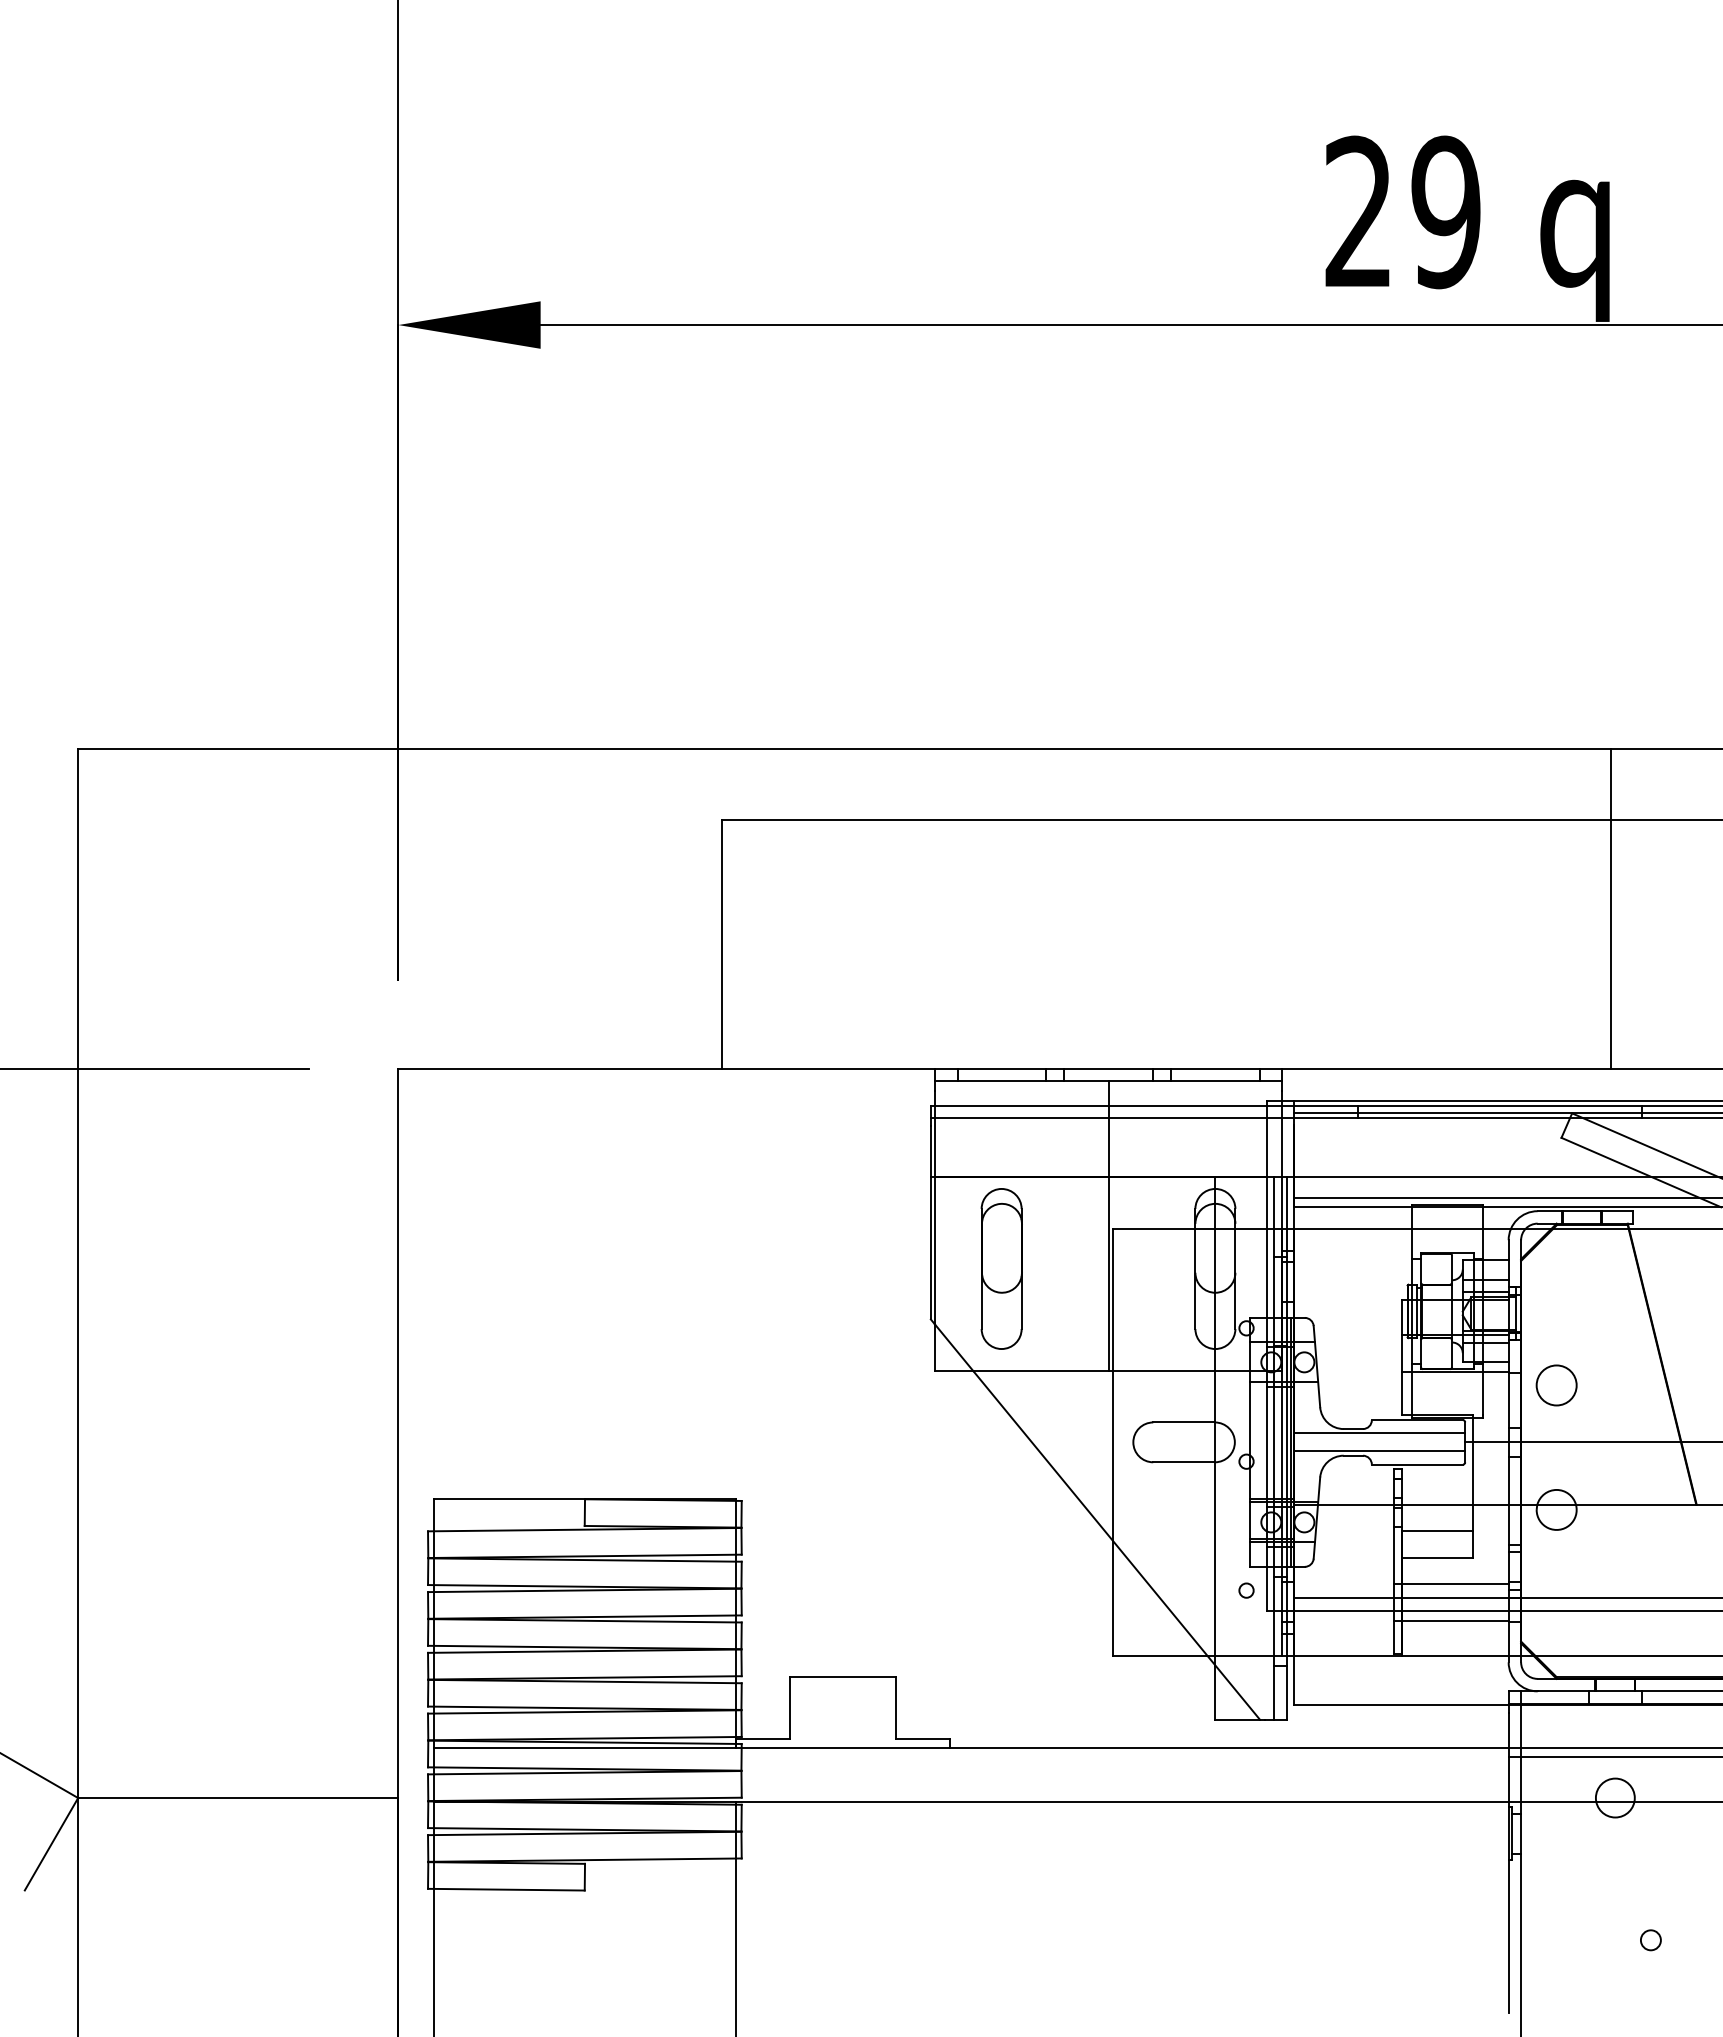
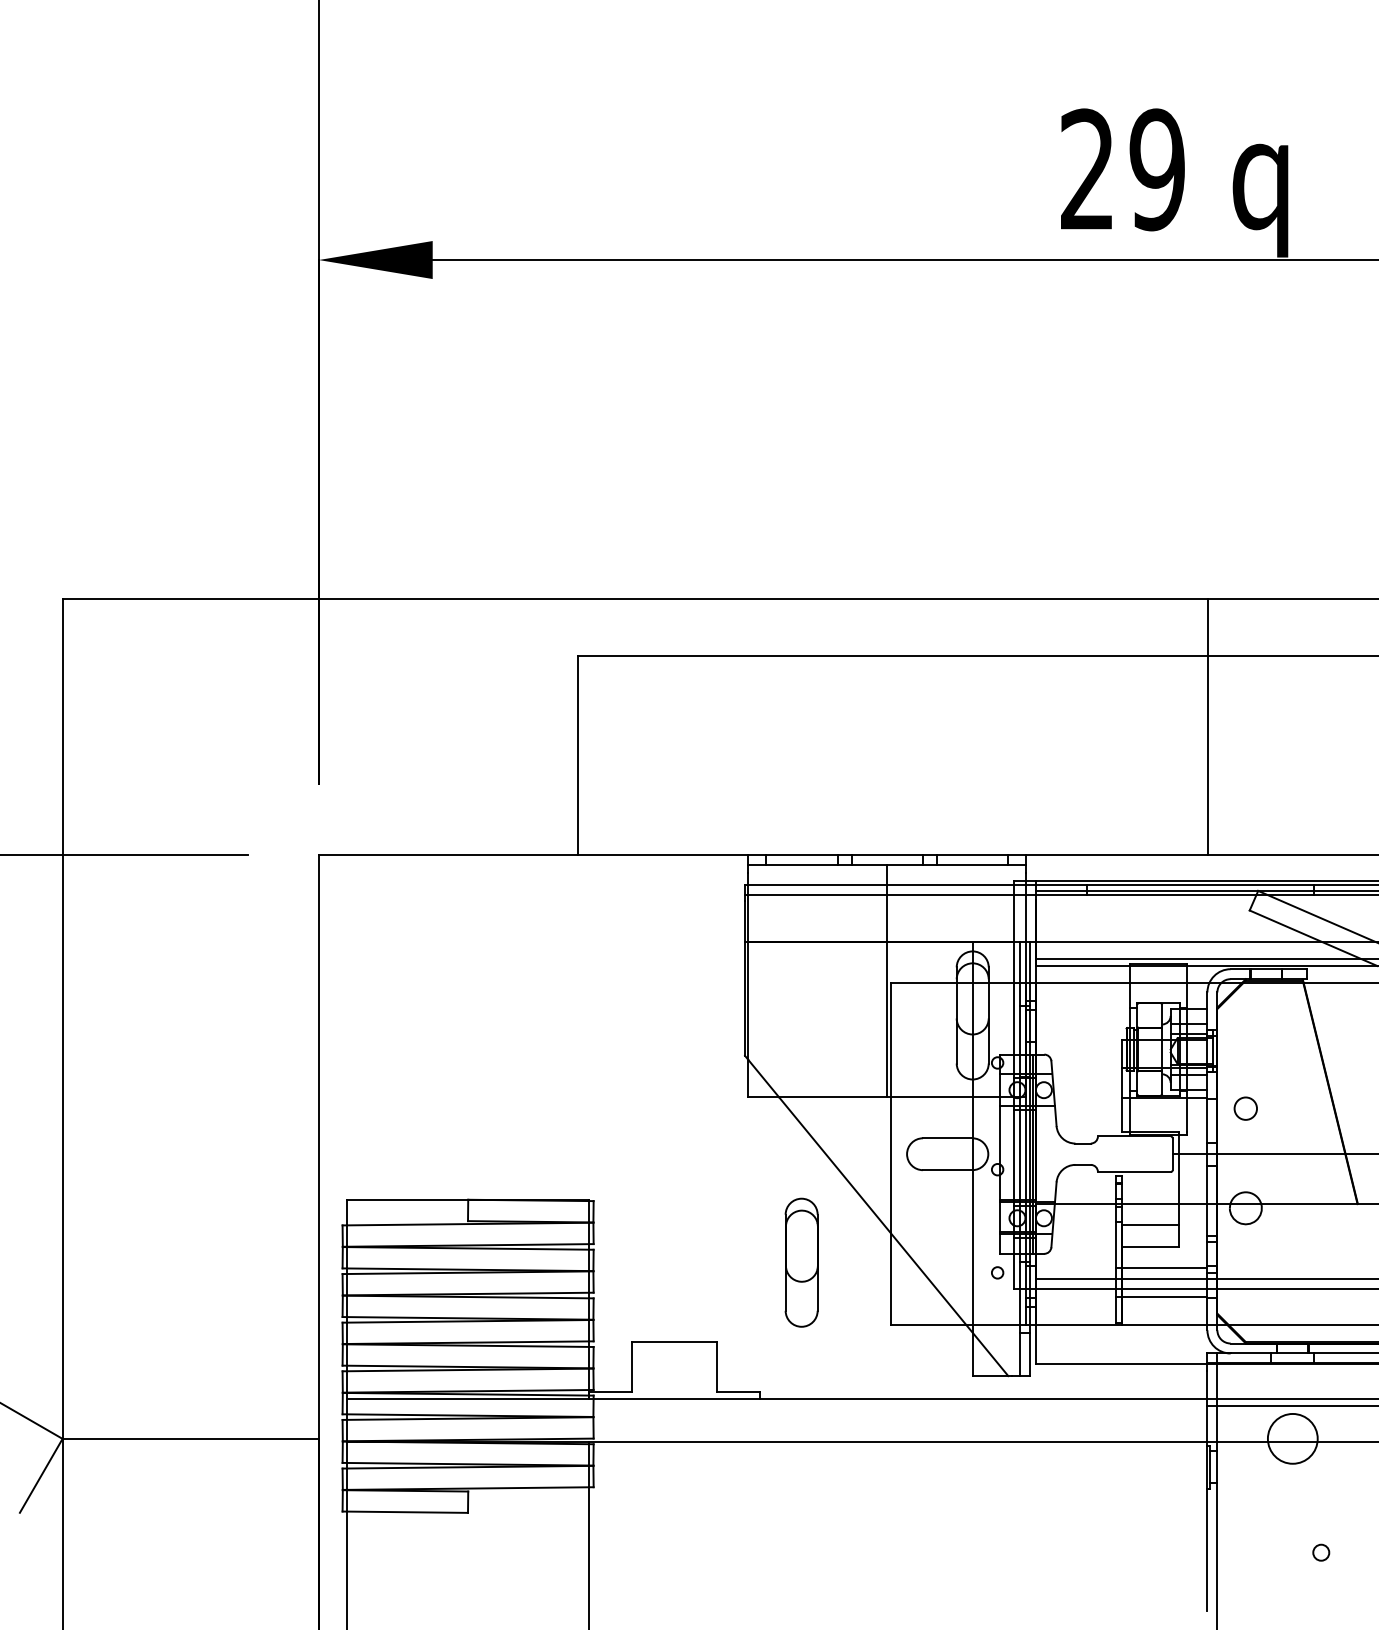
line: (1610, 908) -> (1207, 726), moved
part: (1001, 1268) -> (801, 1262), moved
circle: (1556, 1385) -> (1245, 1108), size x0.7
line: (1379, 1433) -> (1104, 1147), removed
line: (1379, 1451) -> (1104, 1161), removed
circle: (1614, 1797) -> (1292, 1438), size x1.6

